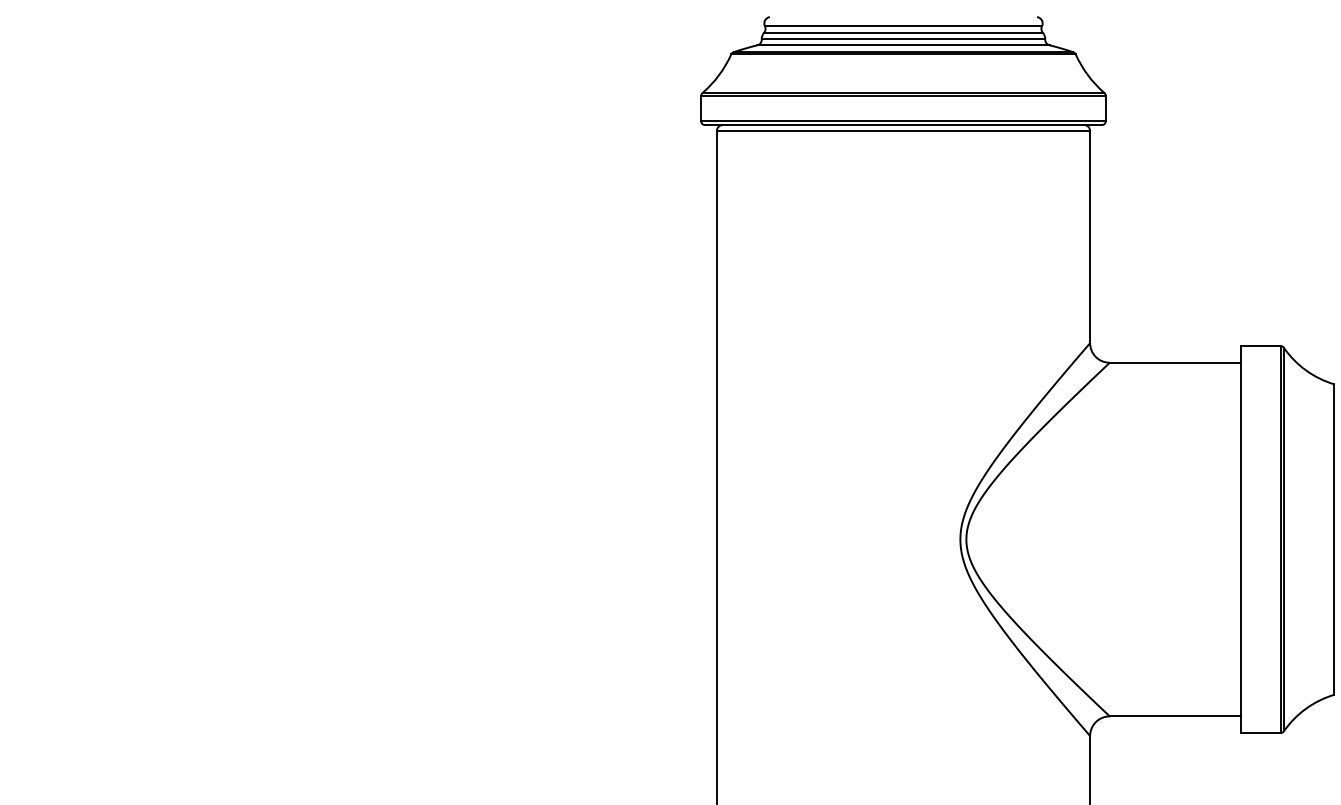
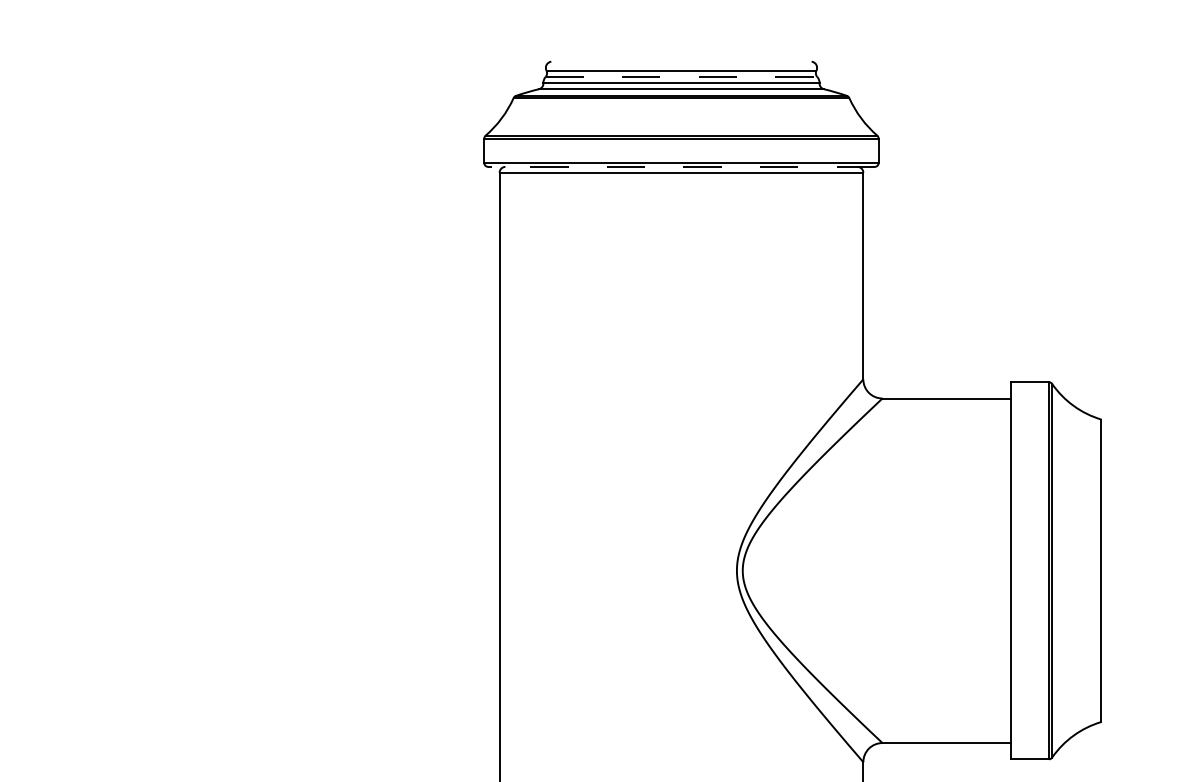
line: (904, 32) -> (682, 76), solid -> dashed
line: (903, 125) -> (681, 167), solid -> dashed

